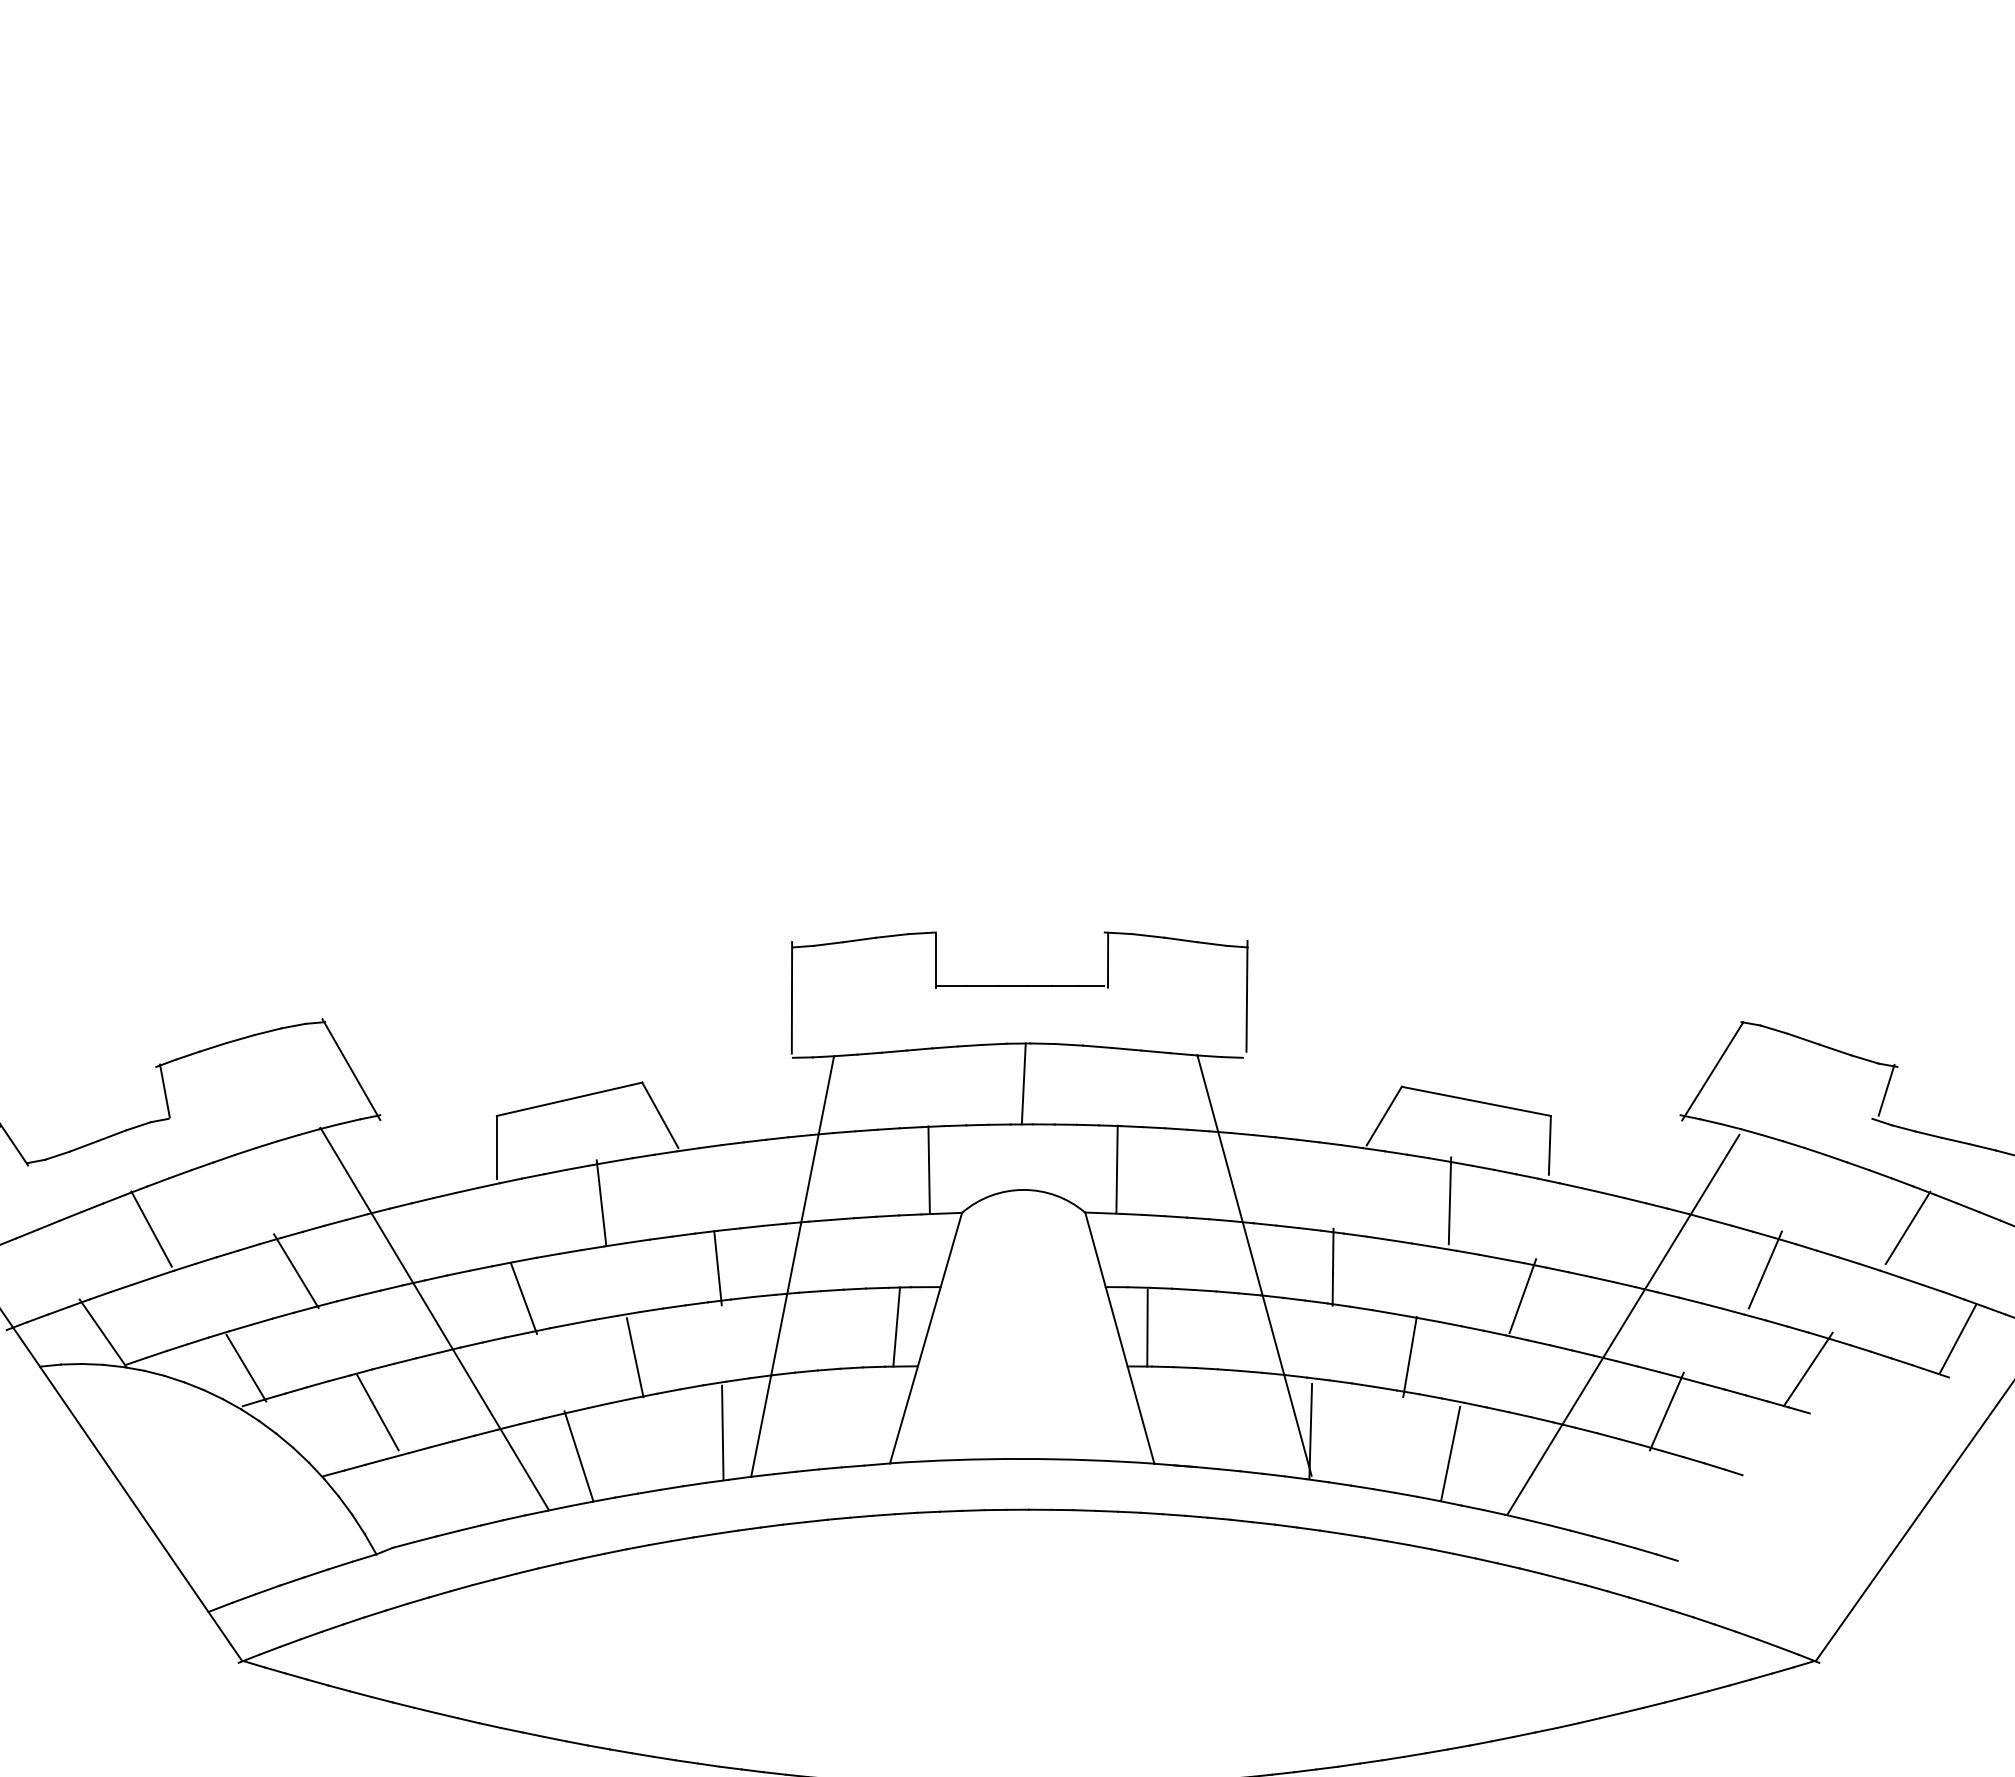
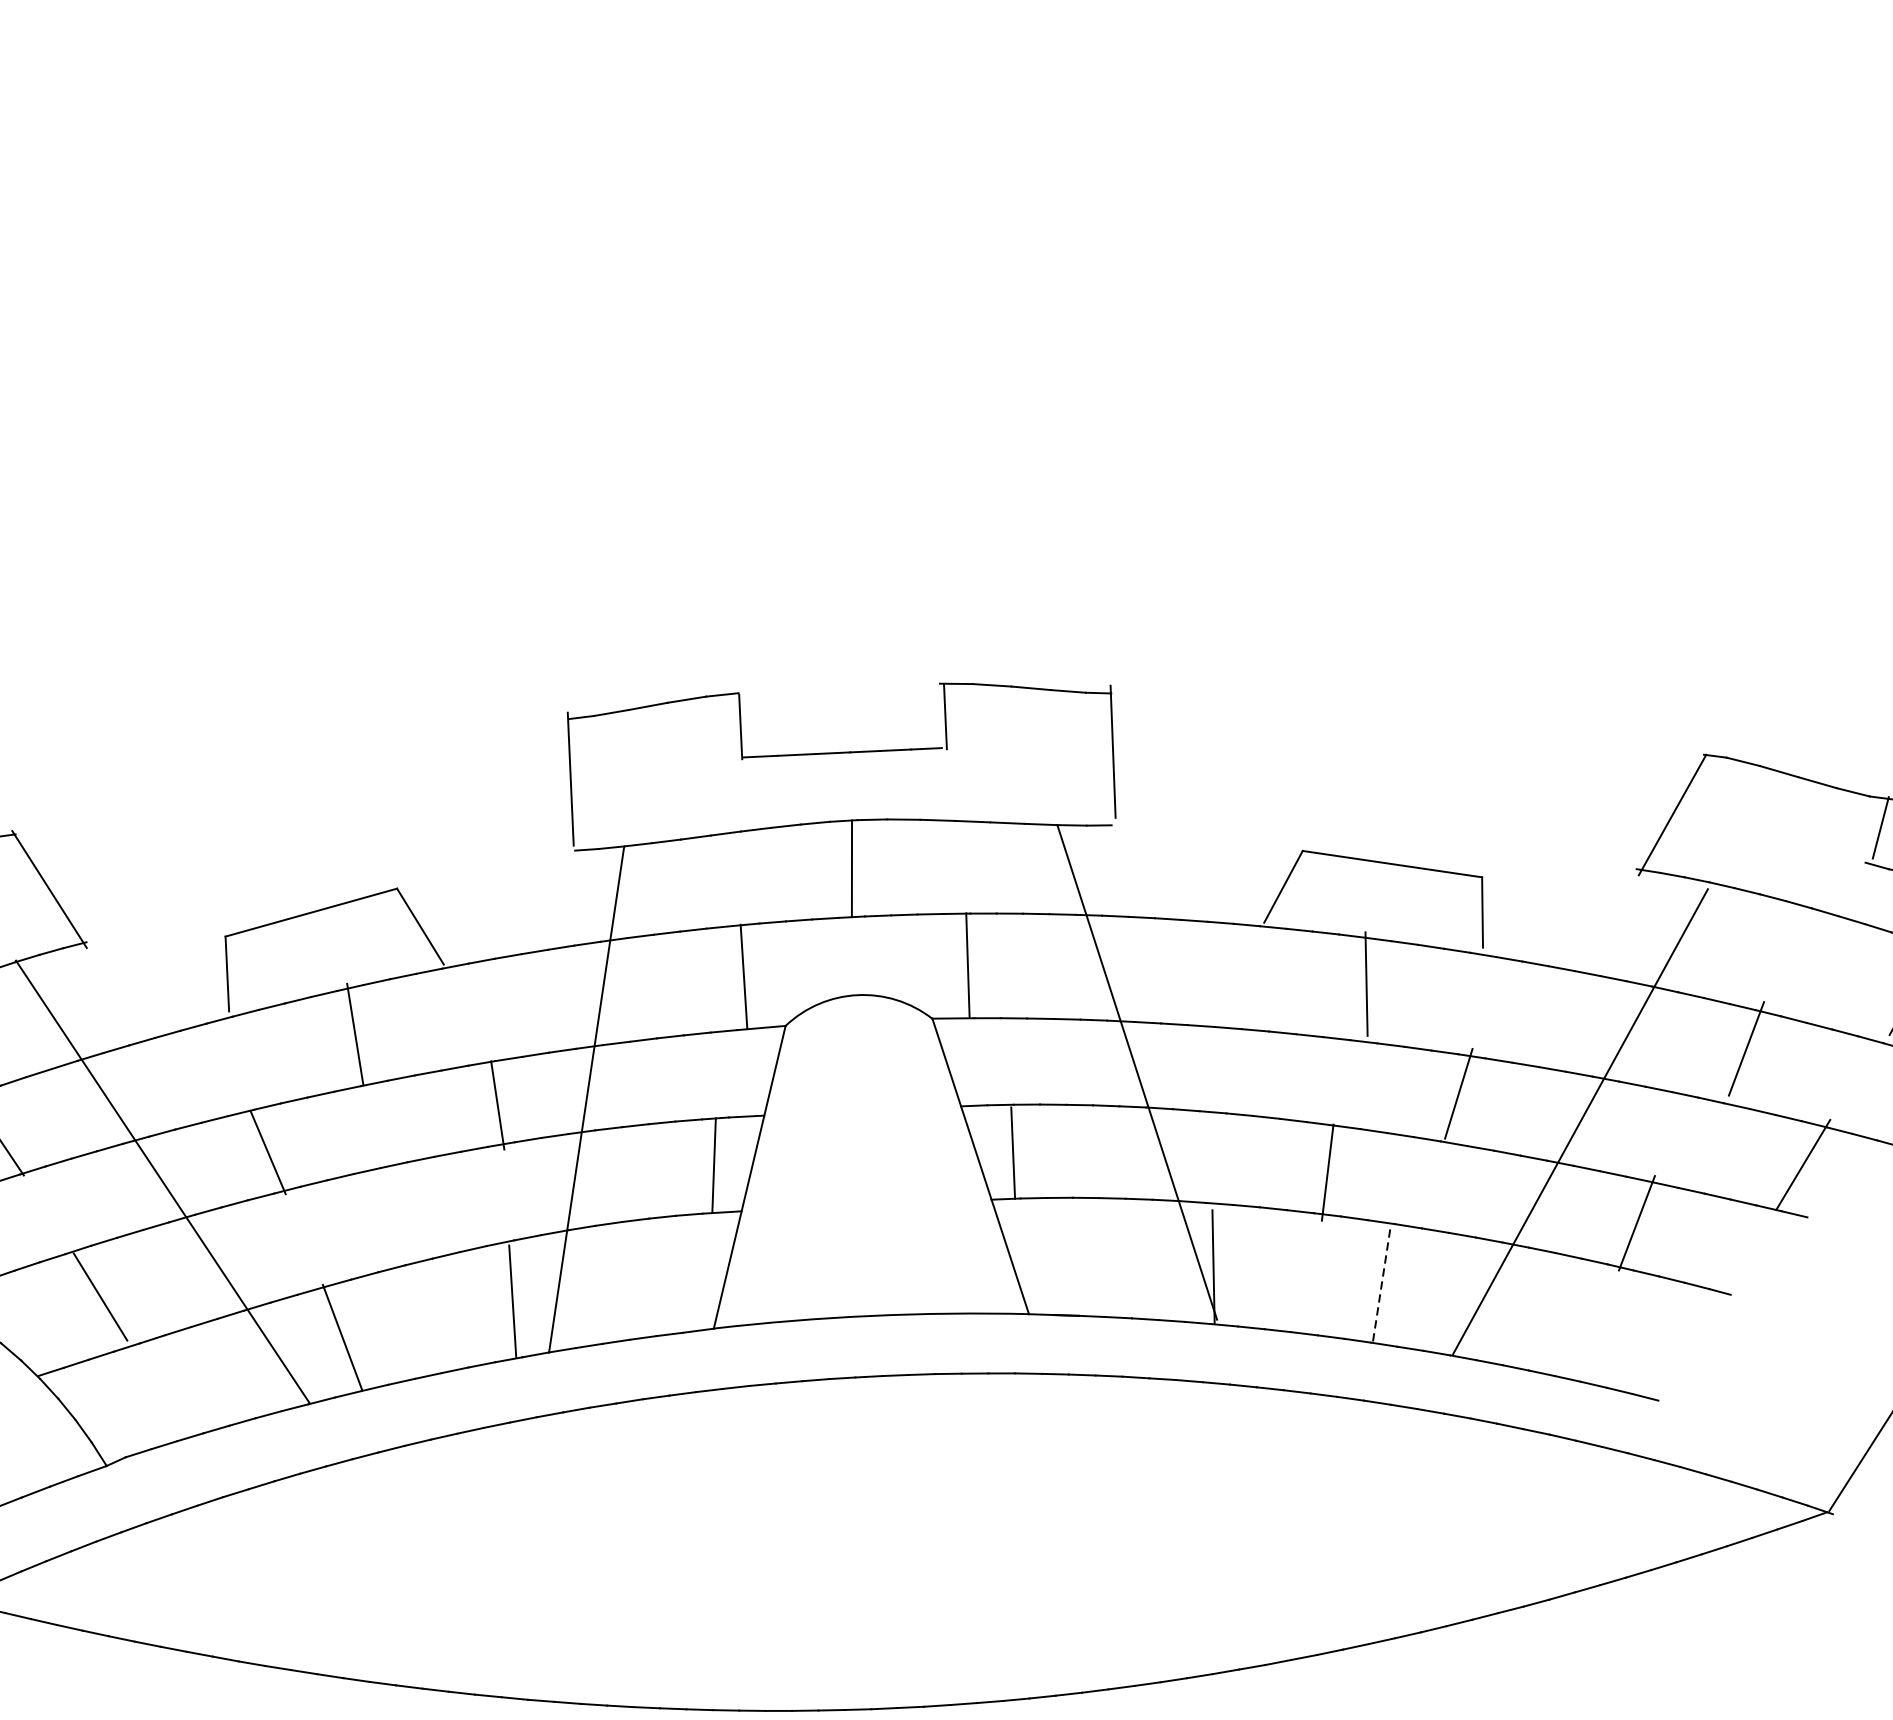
line: (1332, 1266) -> (1230, 1069), removed
line: (634, 1357) -> (403, 1216), removed
line: (1450, 1453) -> (1381, 1285), solid -> dashed

